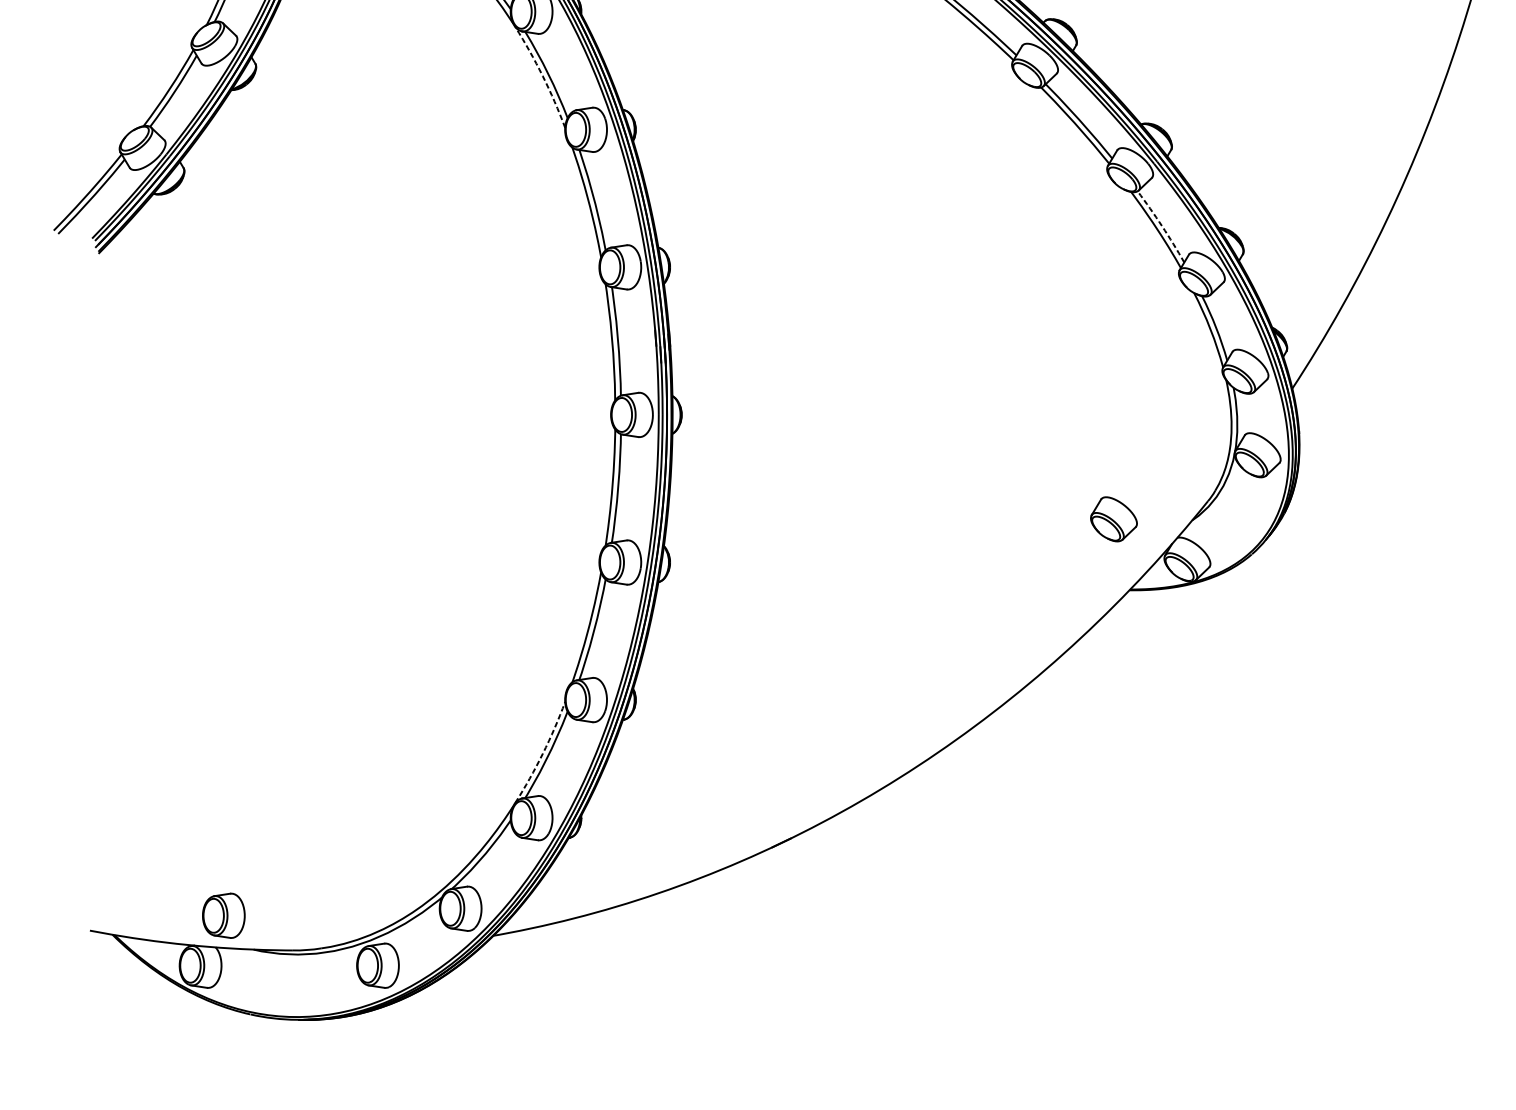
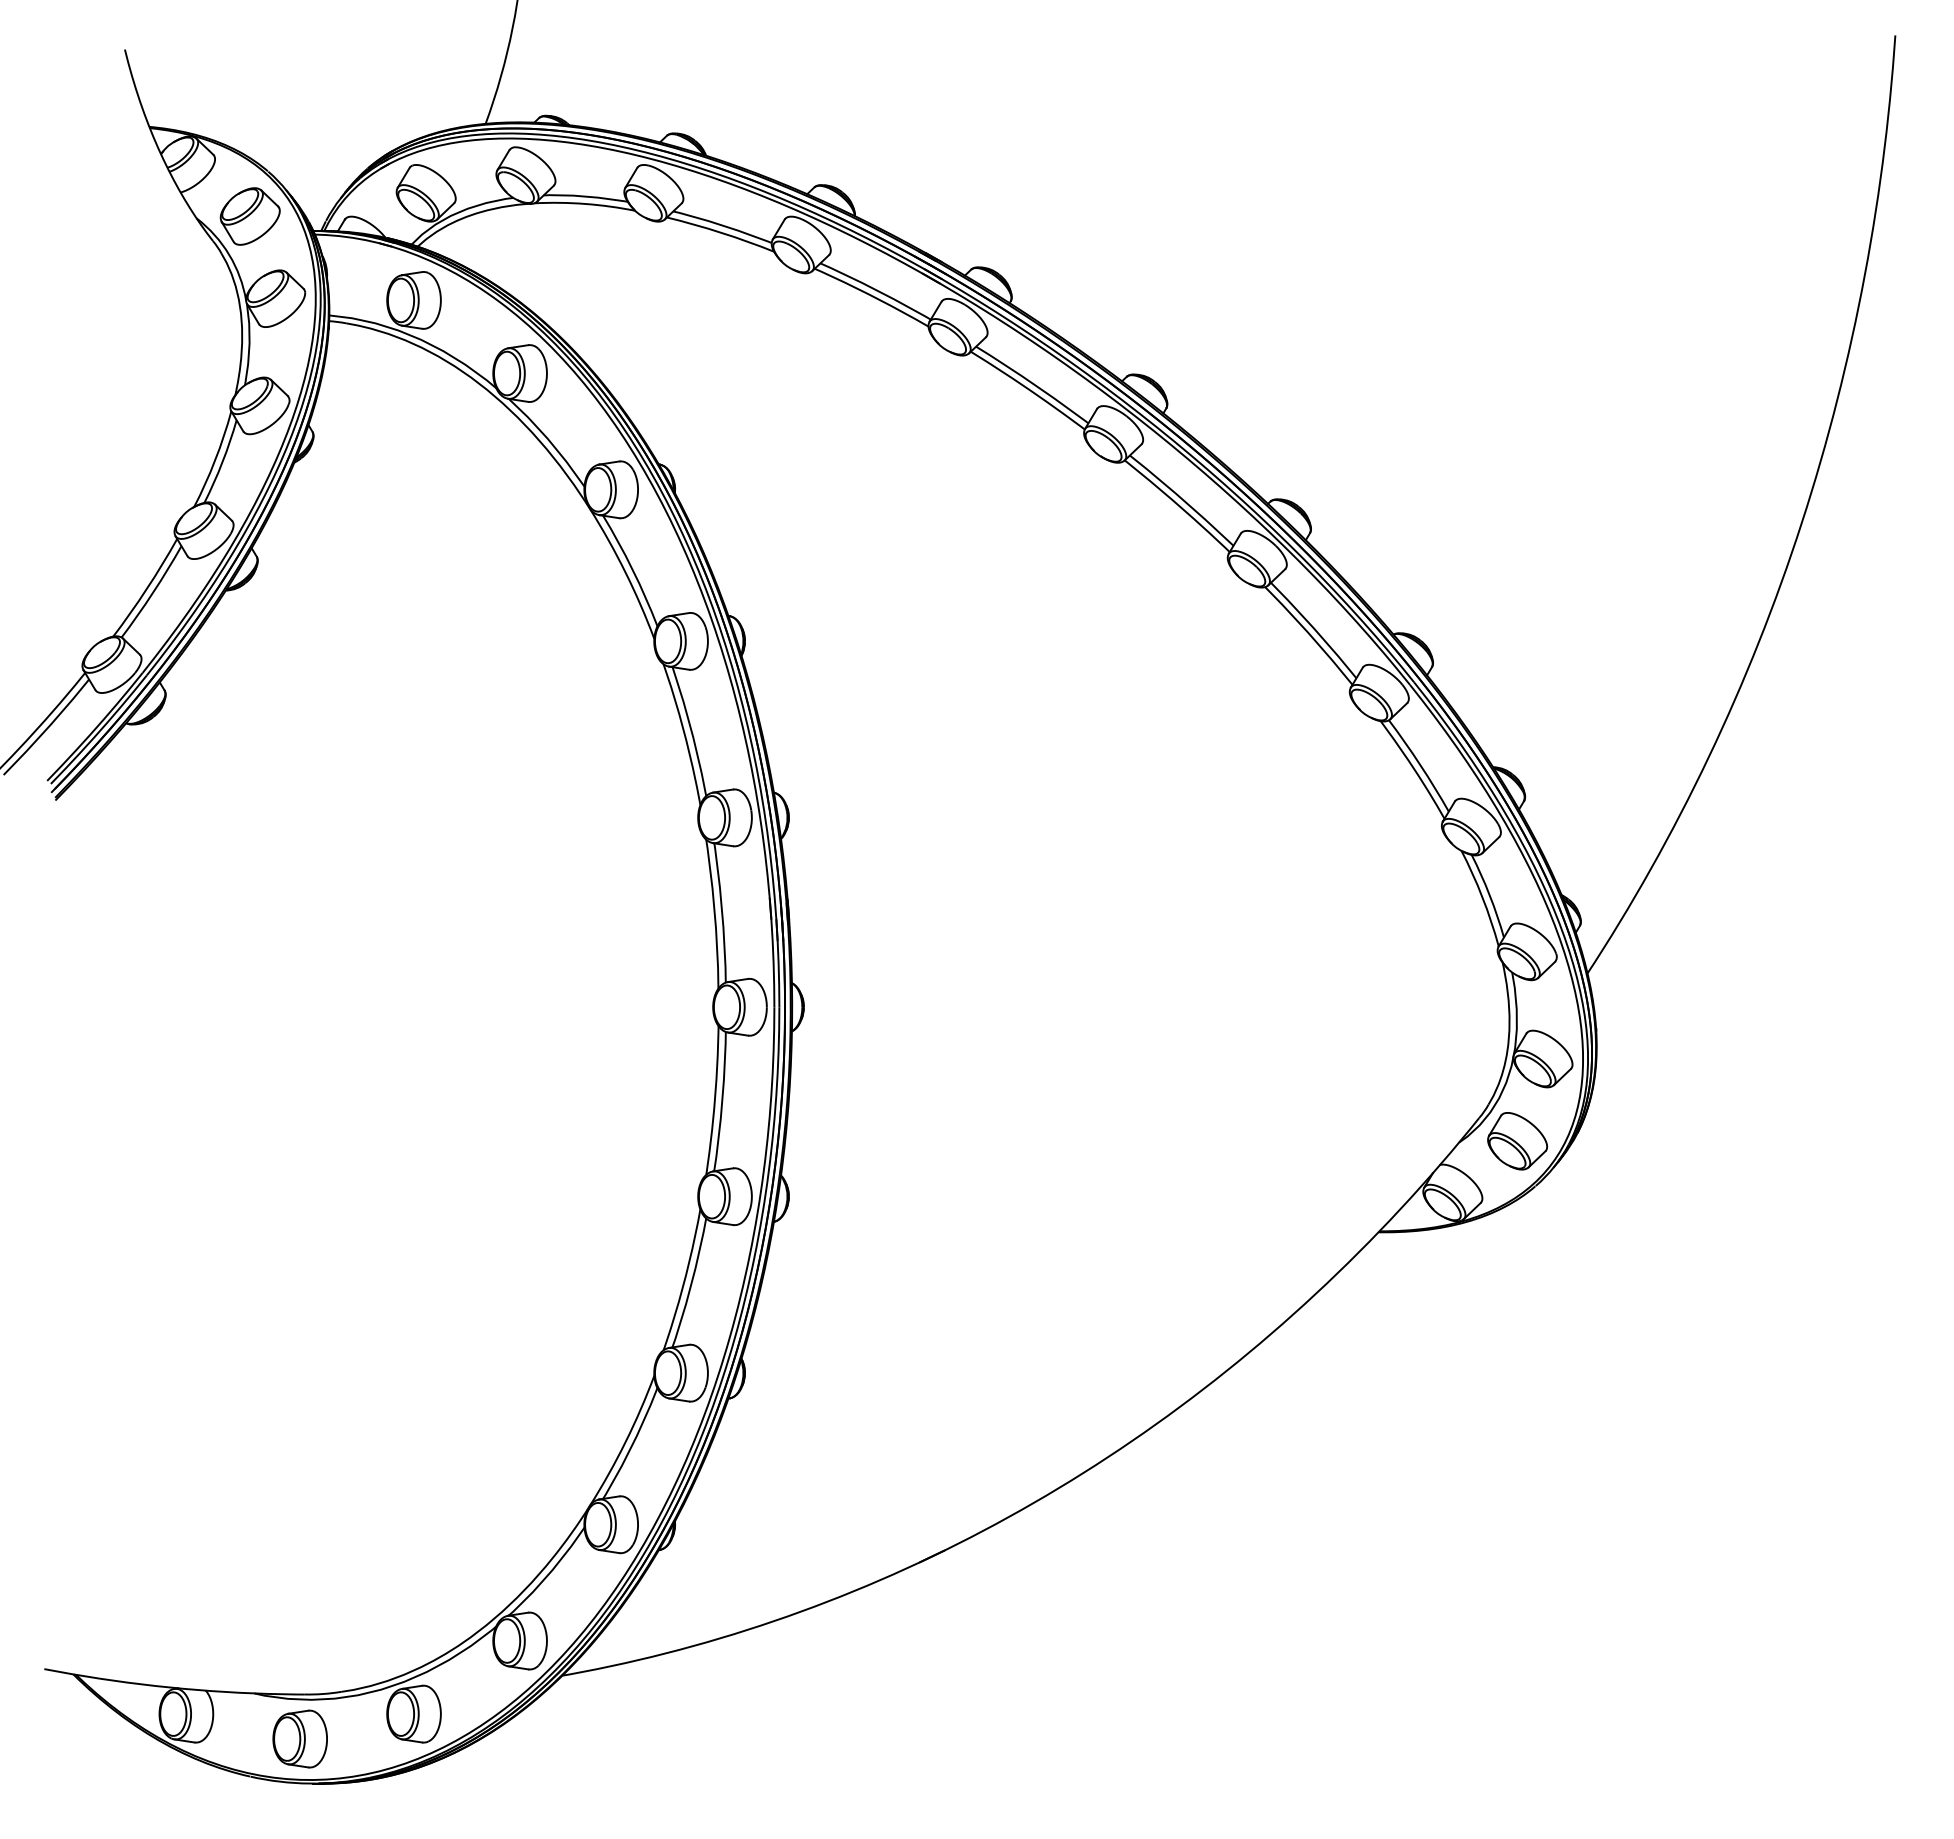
arc: (542, 76) -> (625, 572), dashed -> solid
arc: (1162, 226) -> (1420, 765), dashed -> solid
part: (1113, 519) -> (1517, 1141), moved
arc: (542, 754) -> (625, 1442), dashed -> solid
part: (223, 915) -> (299, 1738), moved

